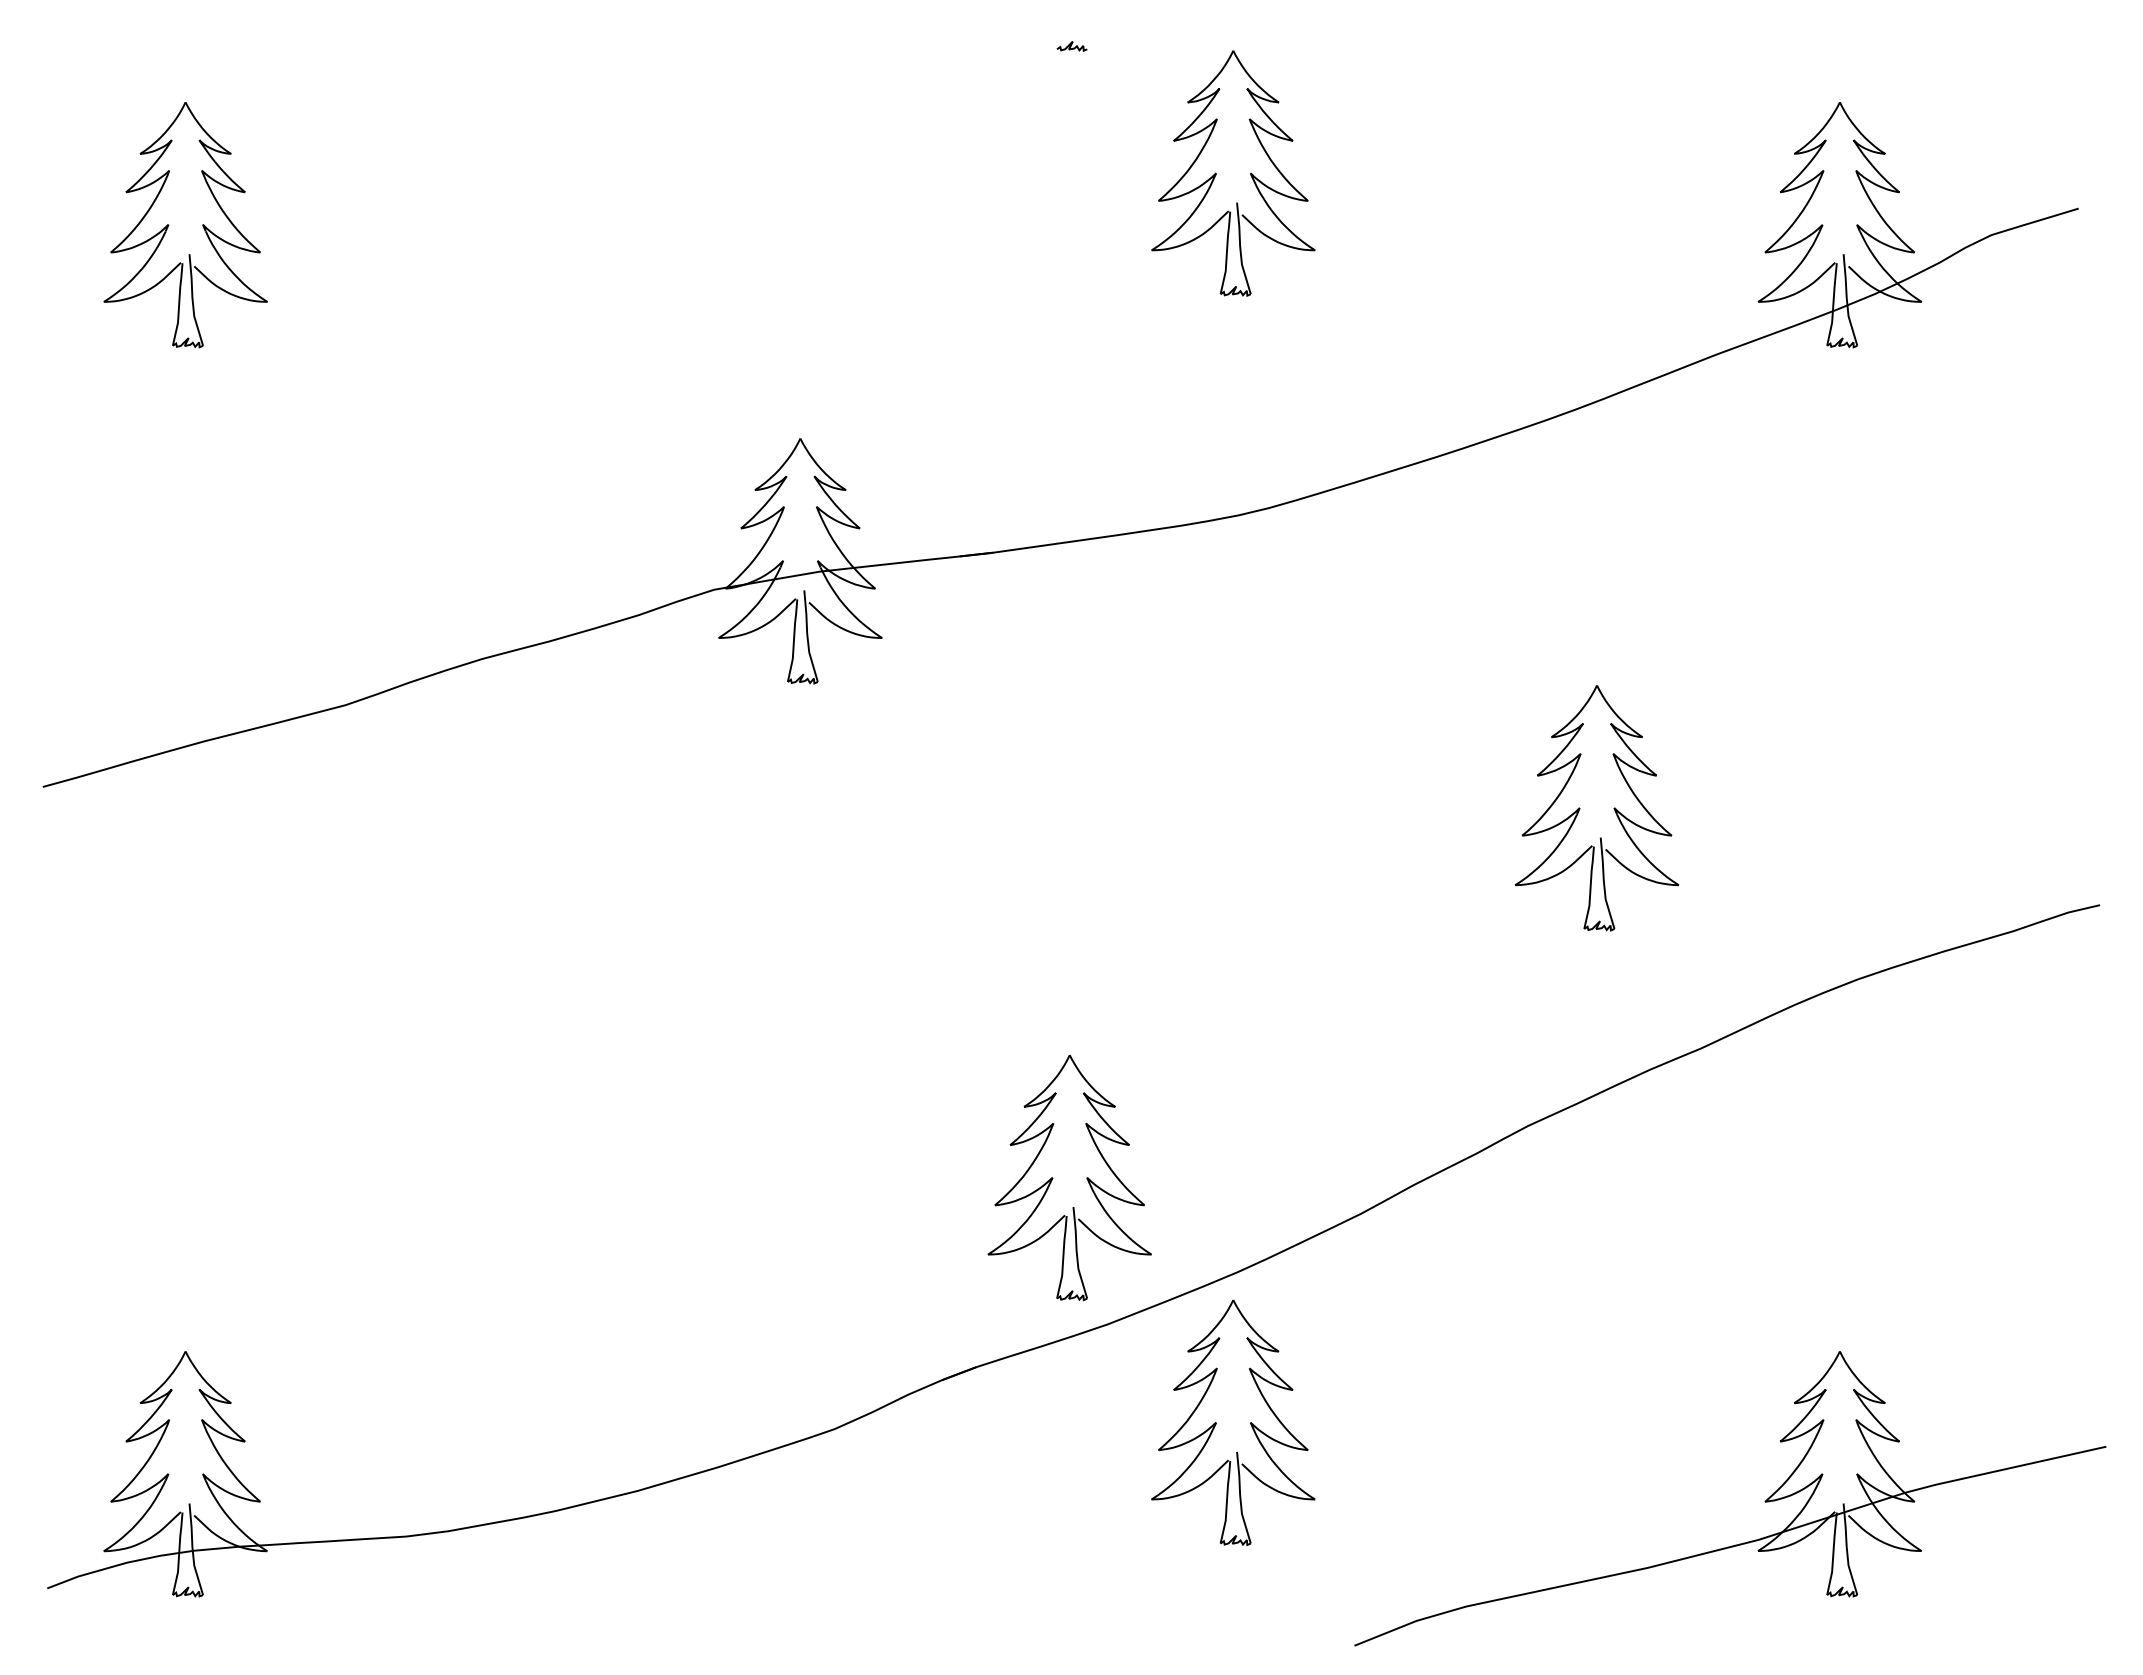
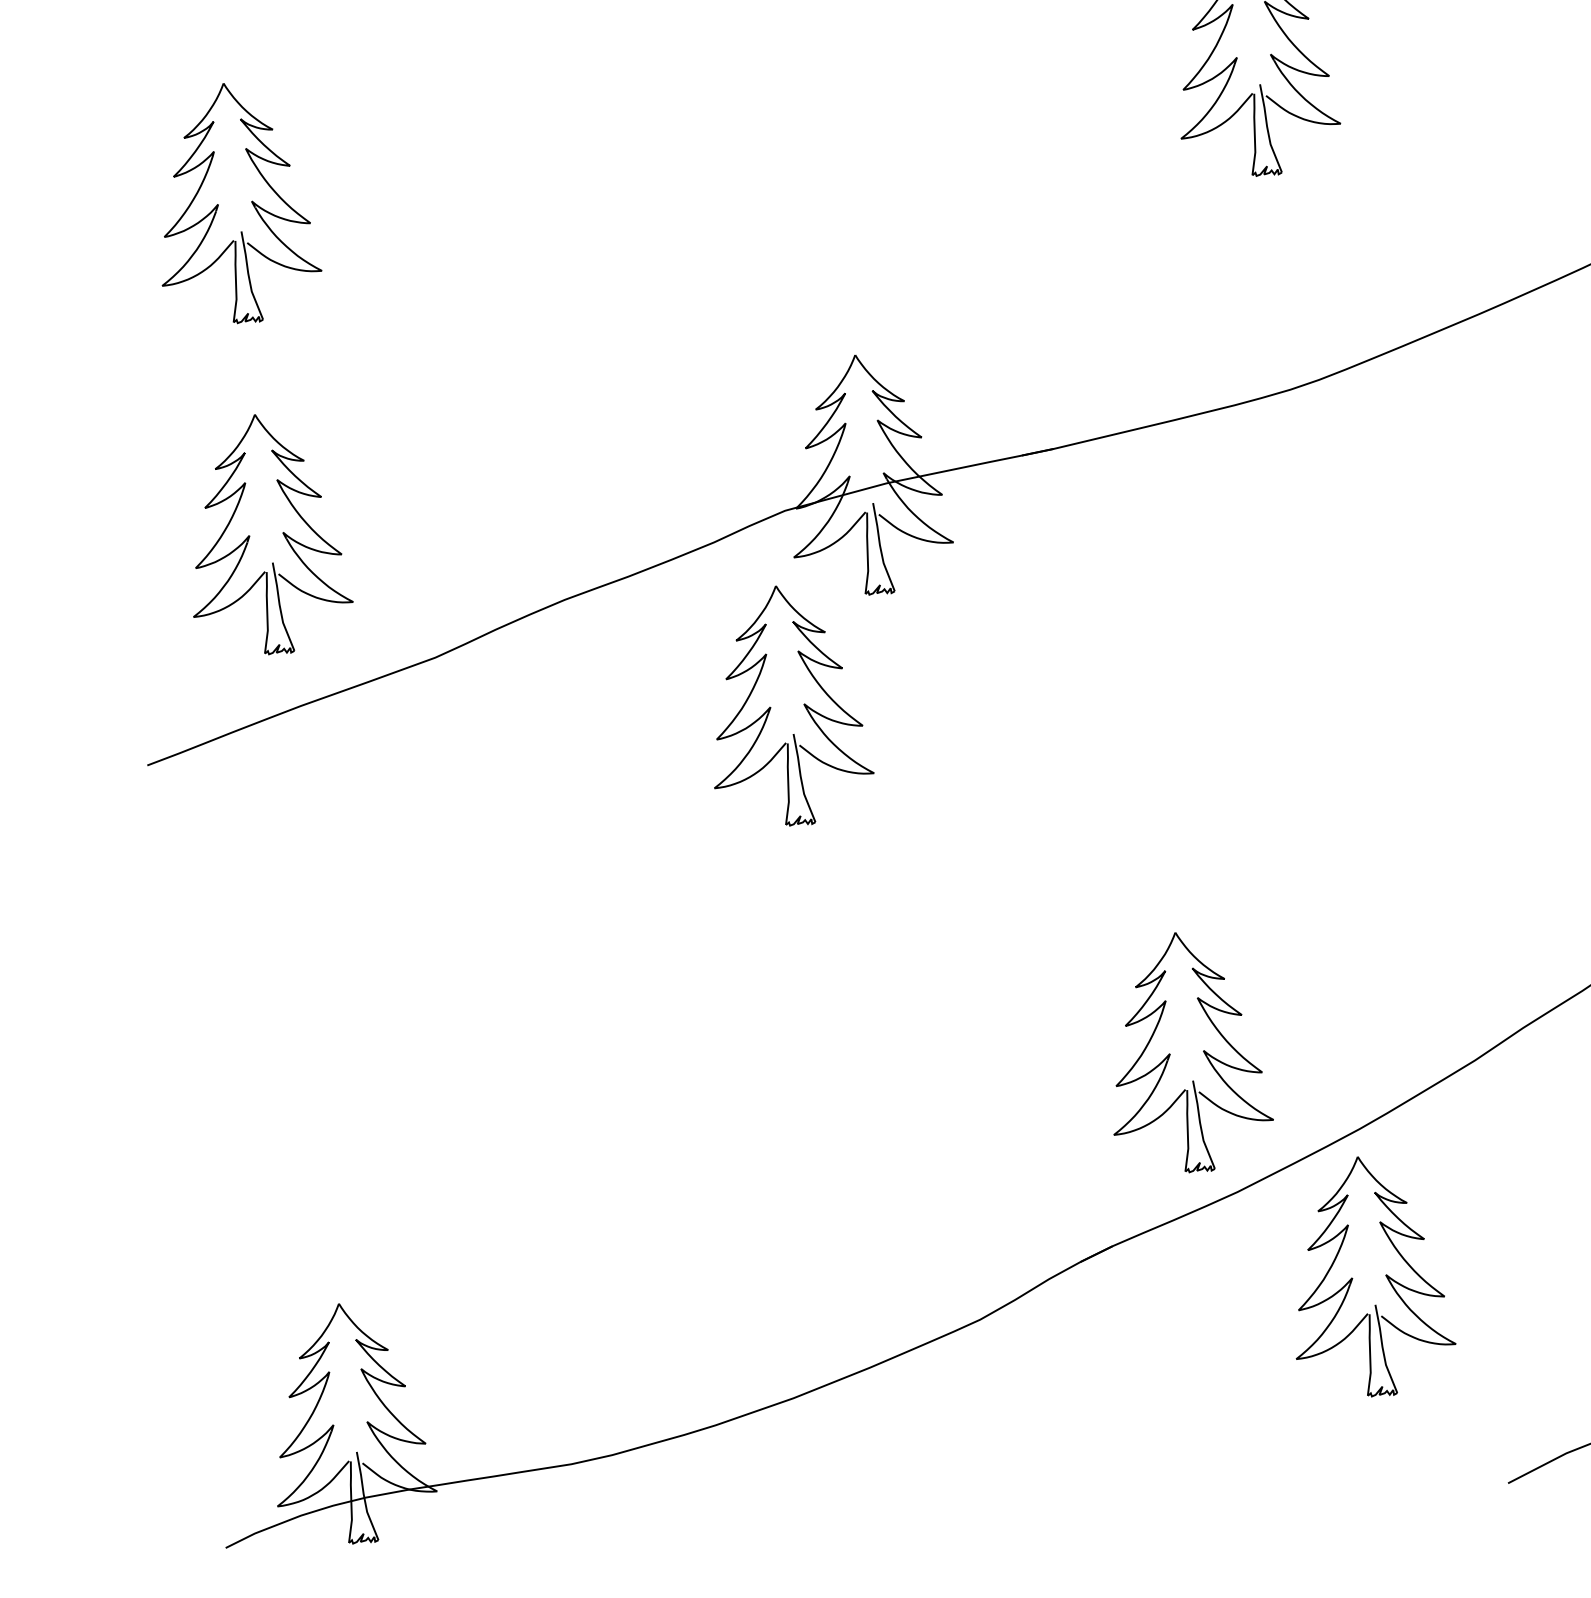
part: (169, 564) -> (250, 536), added
part: (681, 788) -> (771, 707), added

